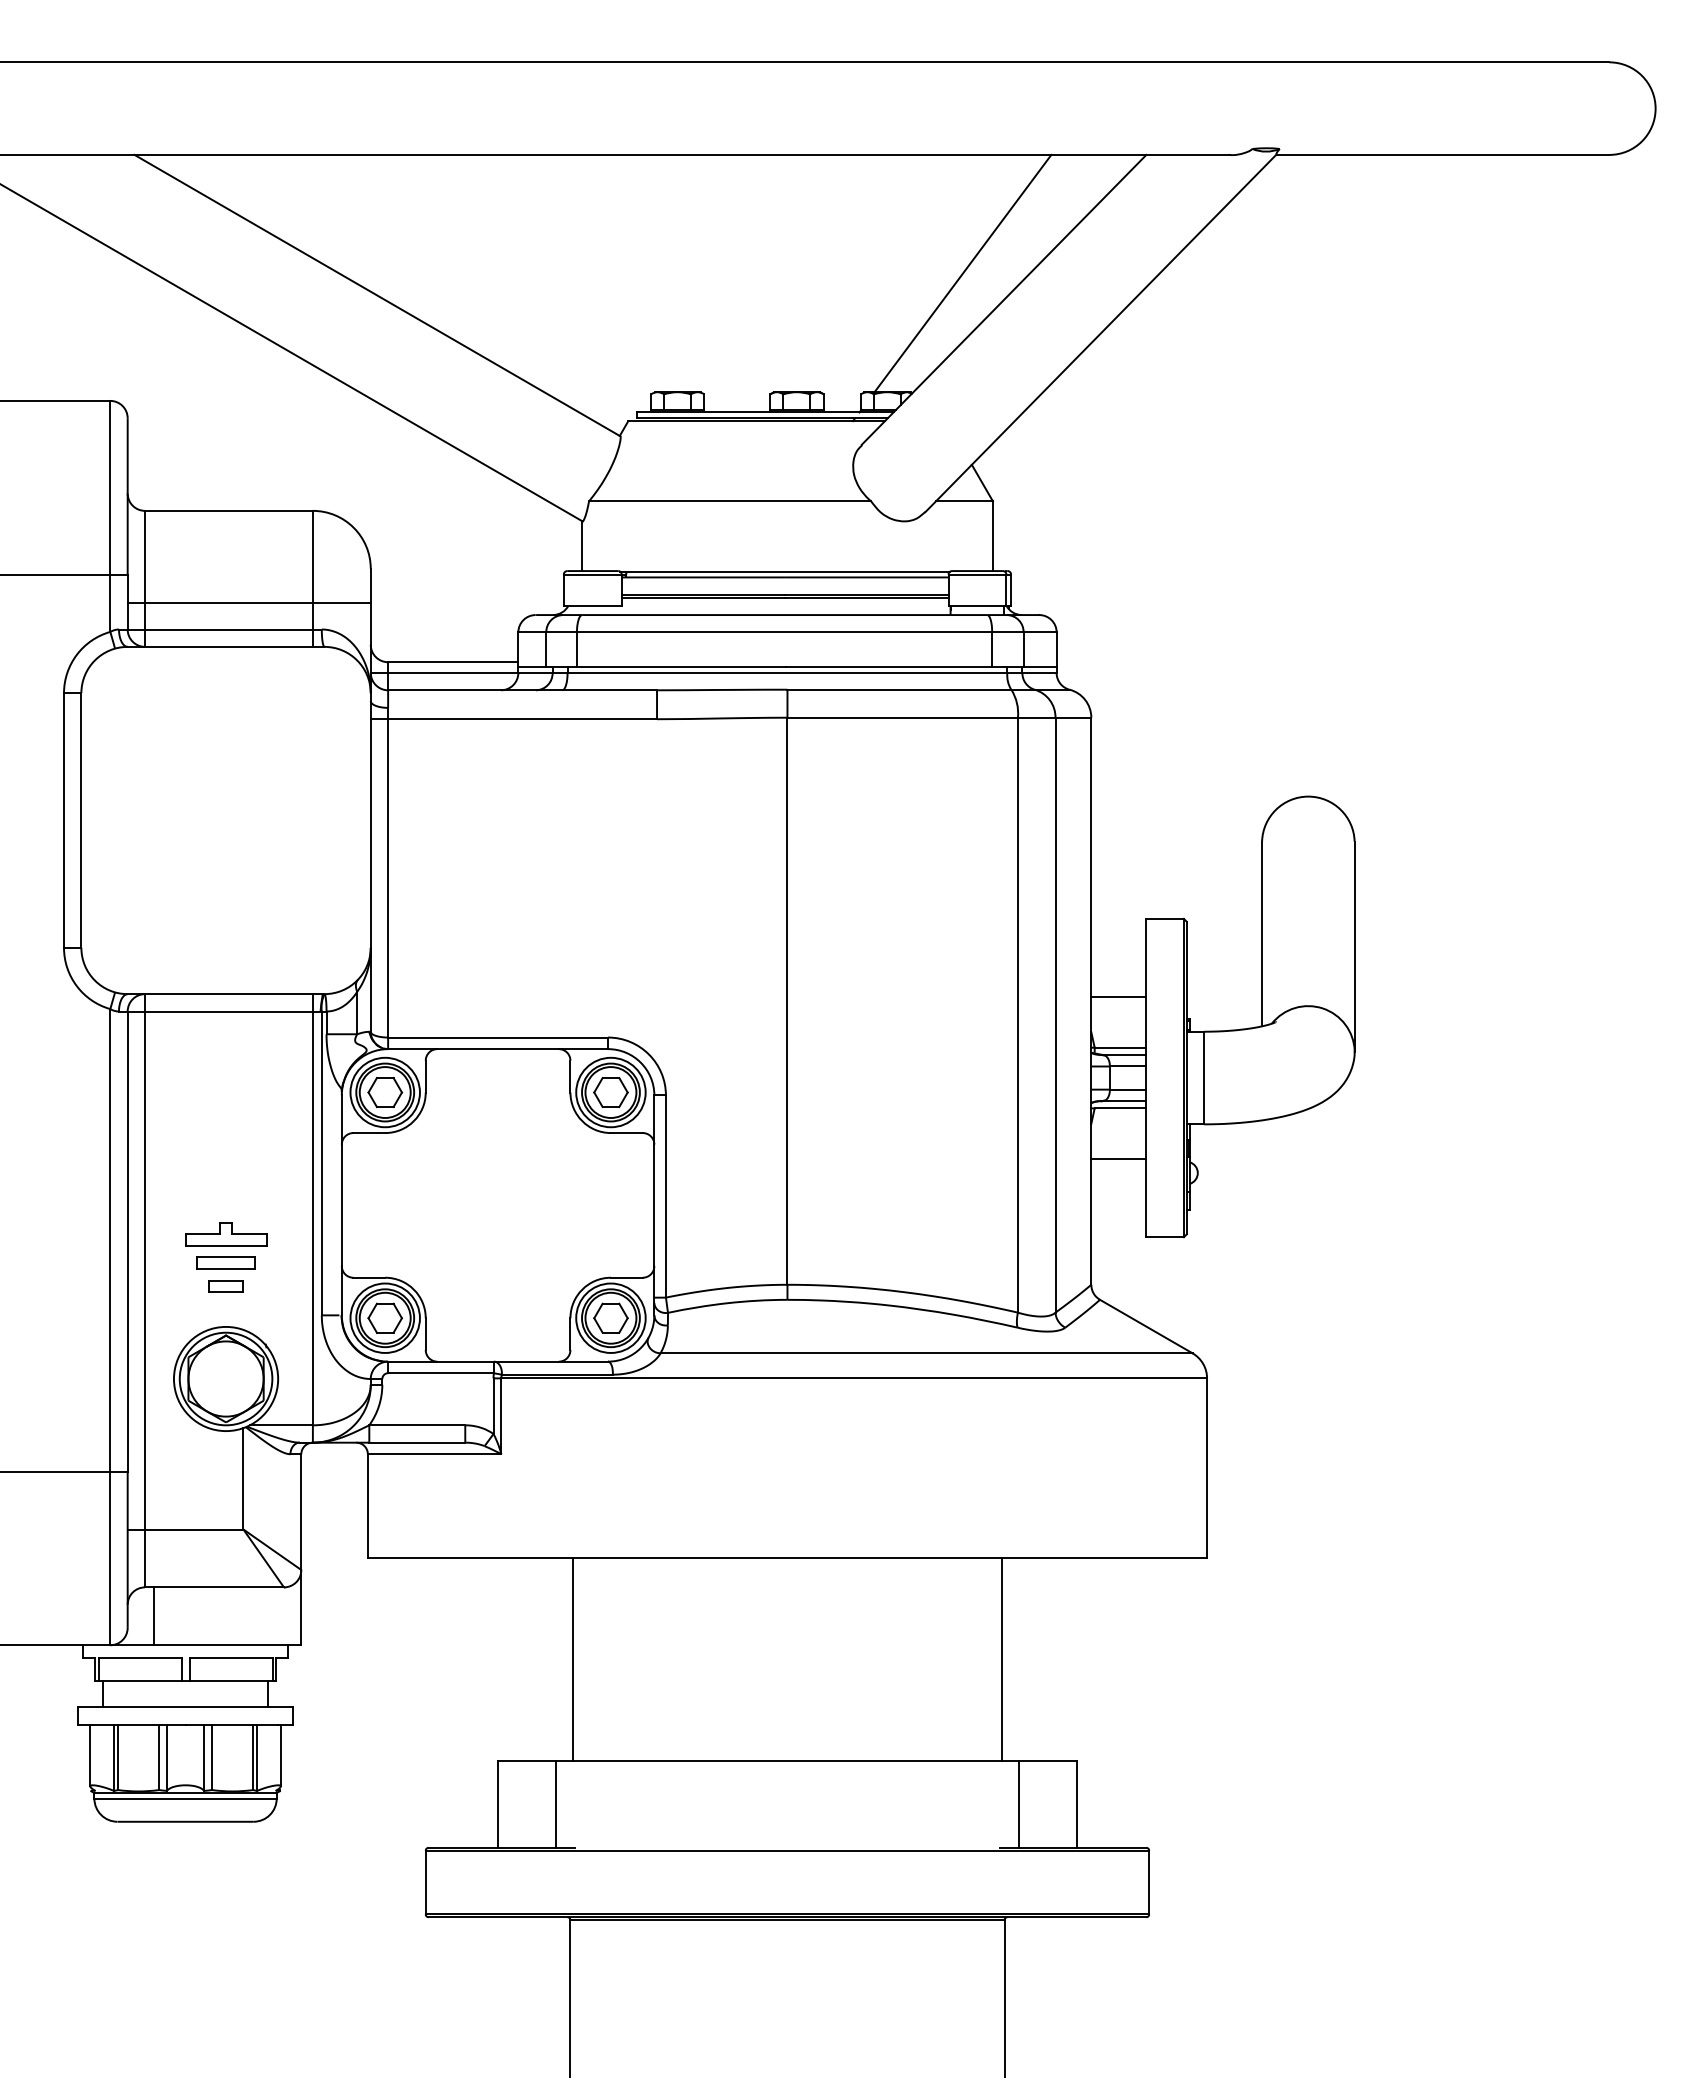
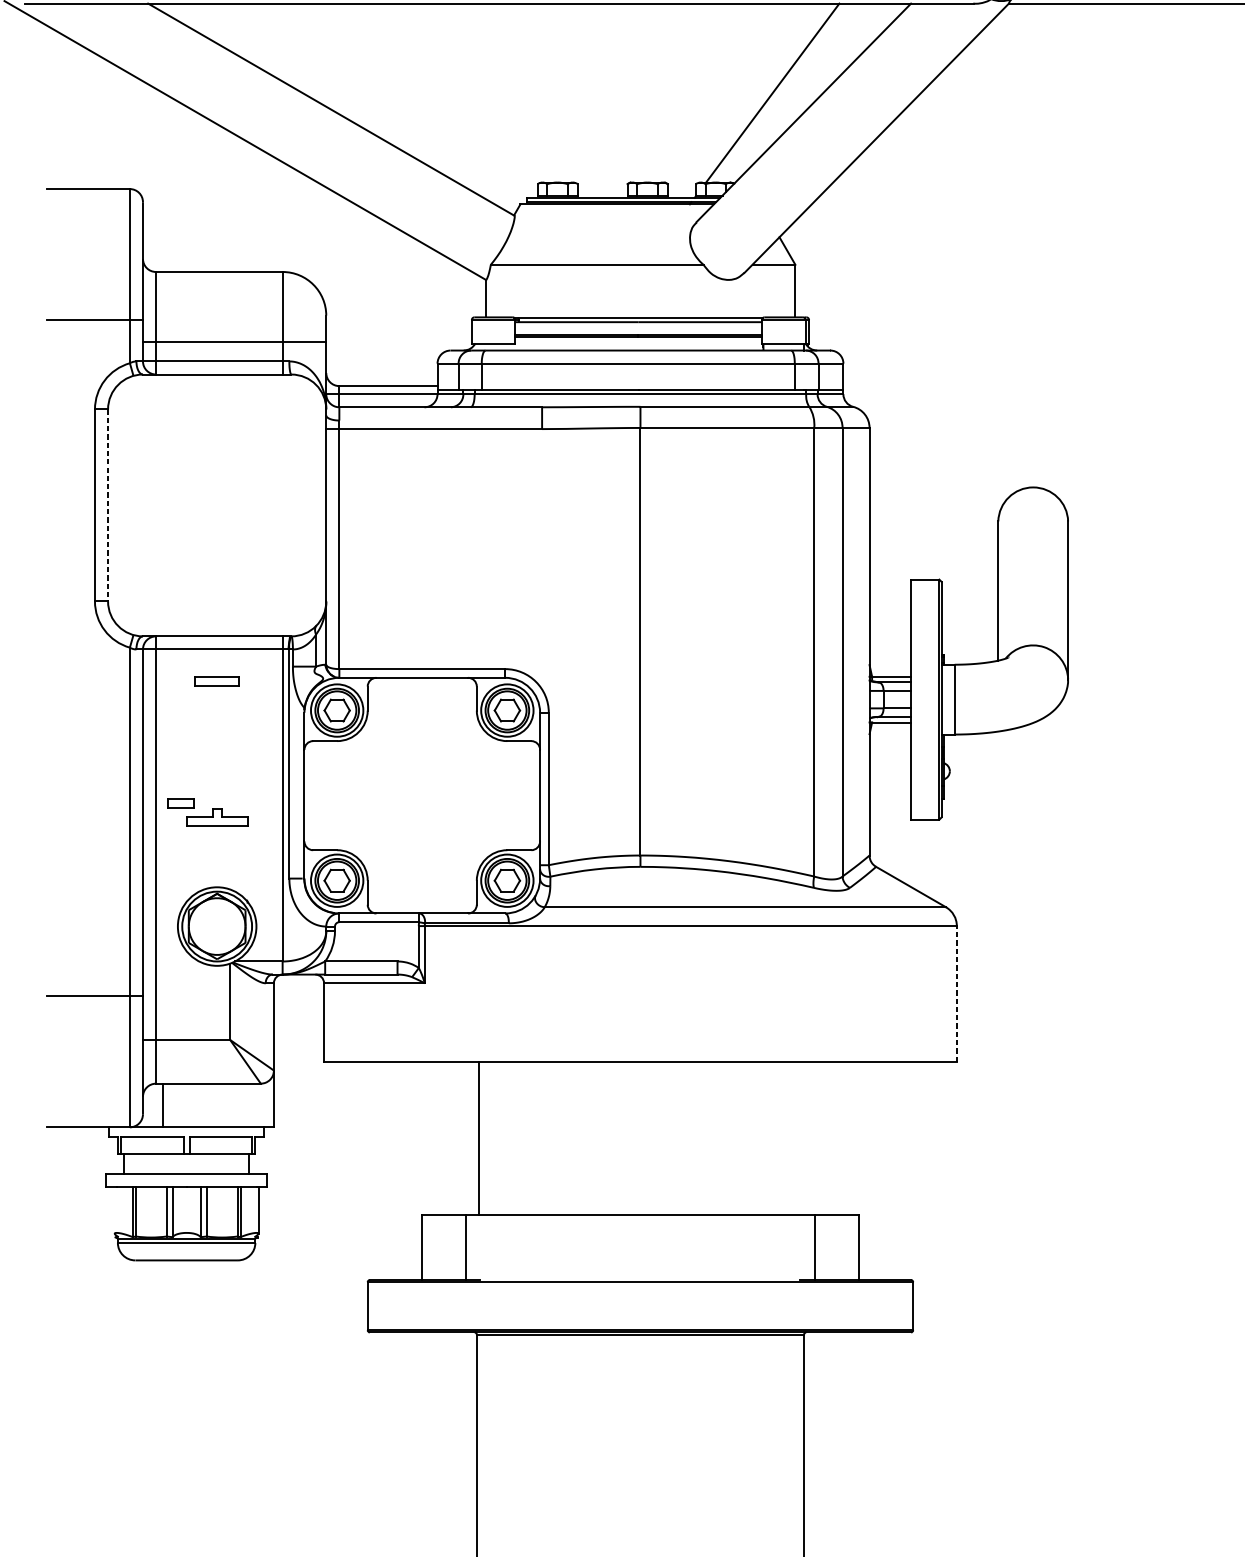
line: (81, 821) -> (108, 506), solid -> dashed
line: (1118, 997) -> (890, 638), removed
line: (1118, 1159) -> (890, 761), removed
part: (225, 1262) -> (216, 681), moved
part: (225, 1286) -> (180, 803), moved
line: (1207, 1467) -> (957, 993), solid -> dashed
line: (1001, 1659) -> (801, 1138), removed
line: (90, 1755) -> (114, 1210), removed

